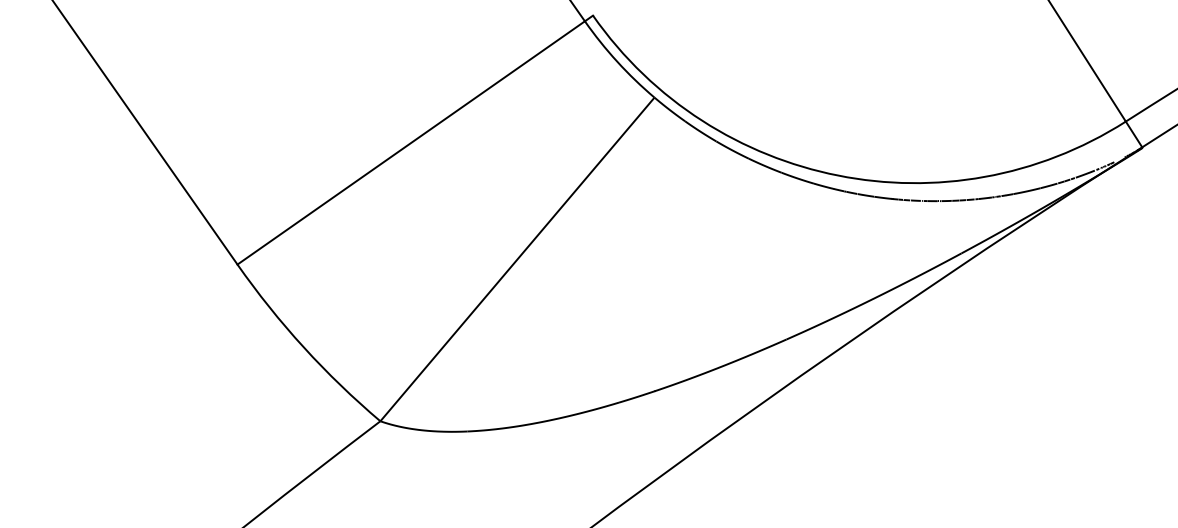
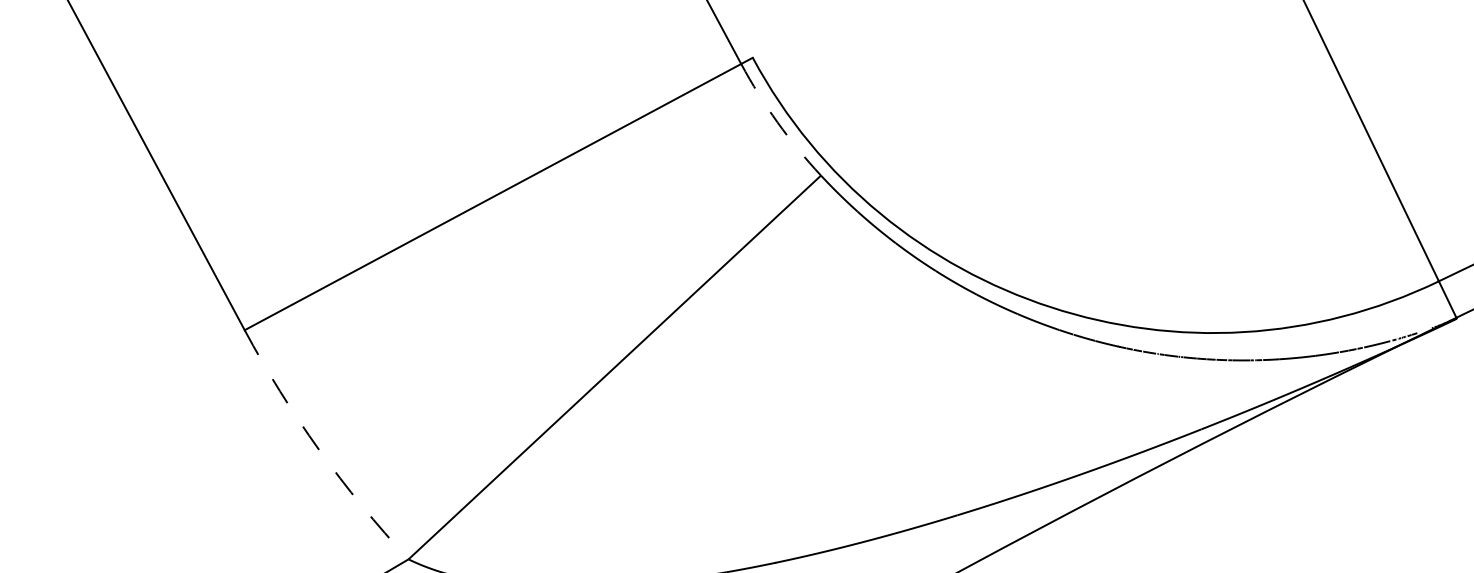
arc: (617, 61) -> (777, 122), solid -> dashed
arc: (303, 347) -> (318, 449), solid -> dashed

